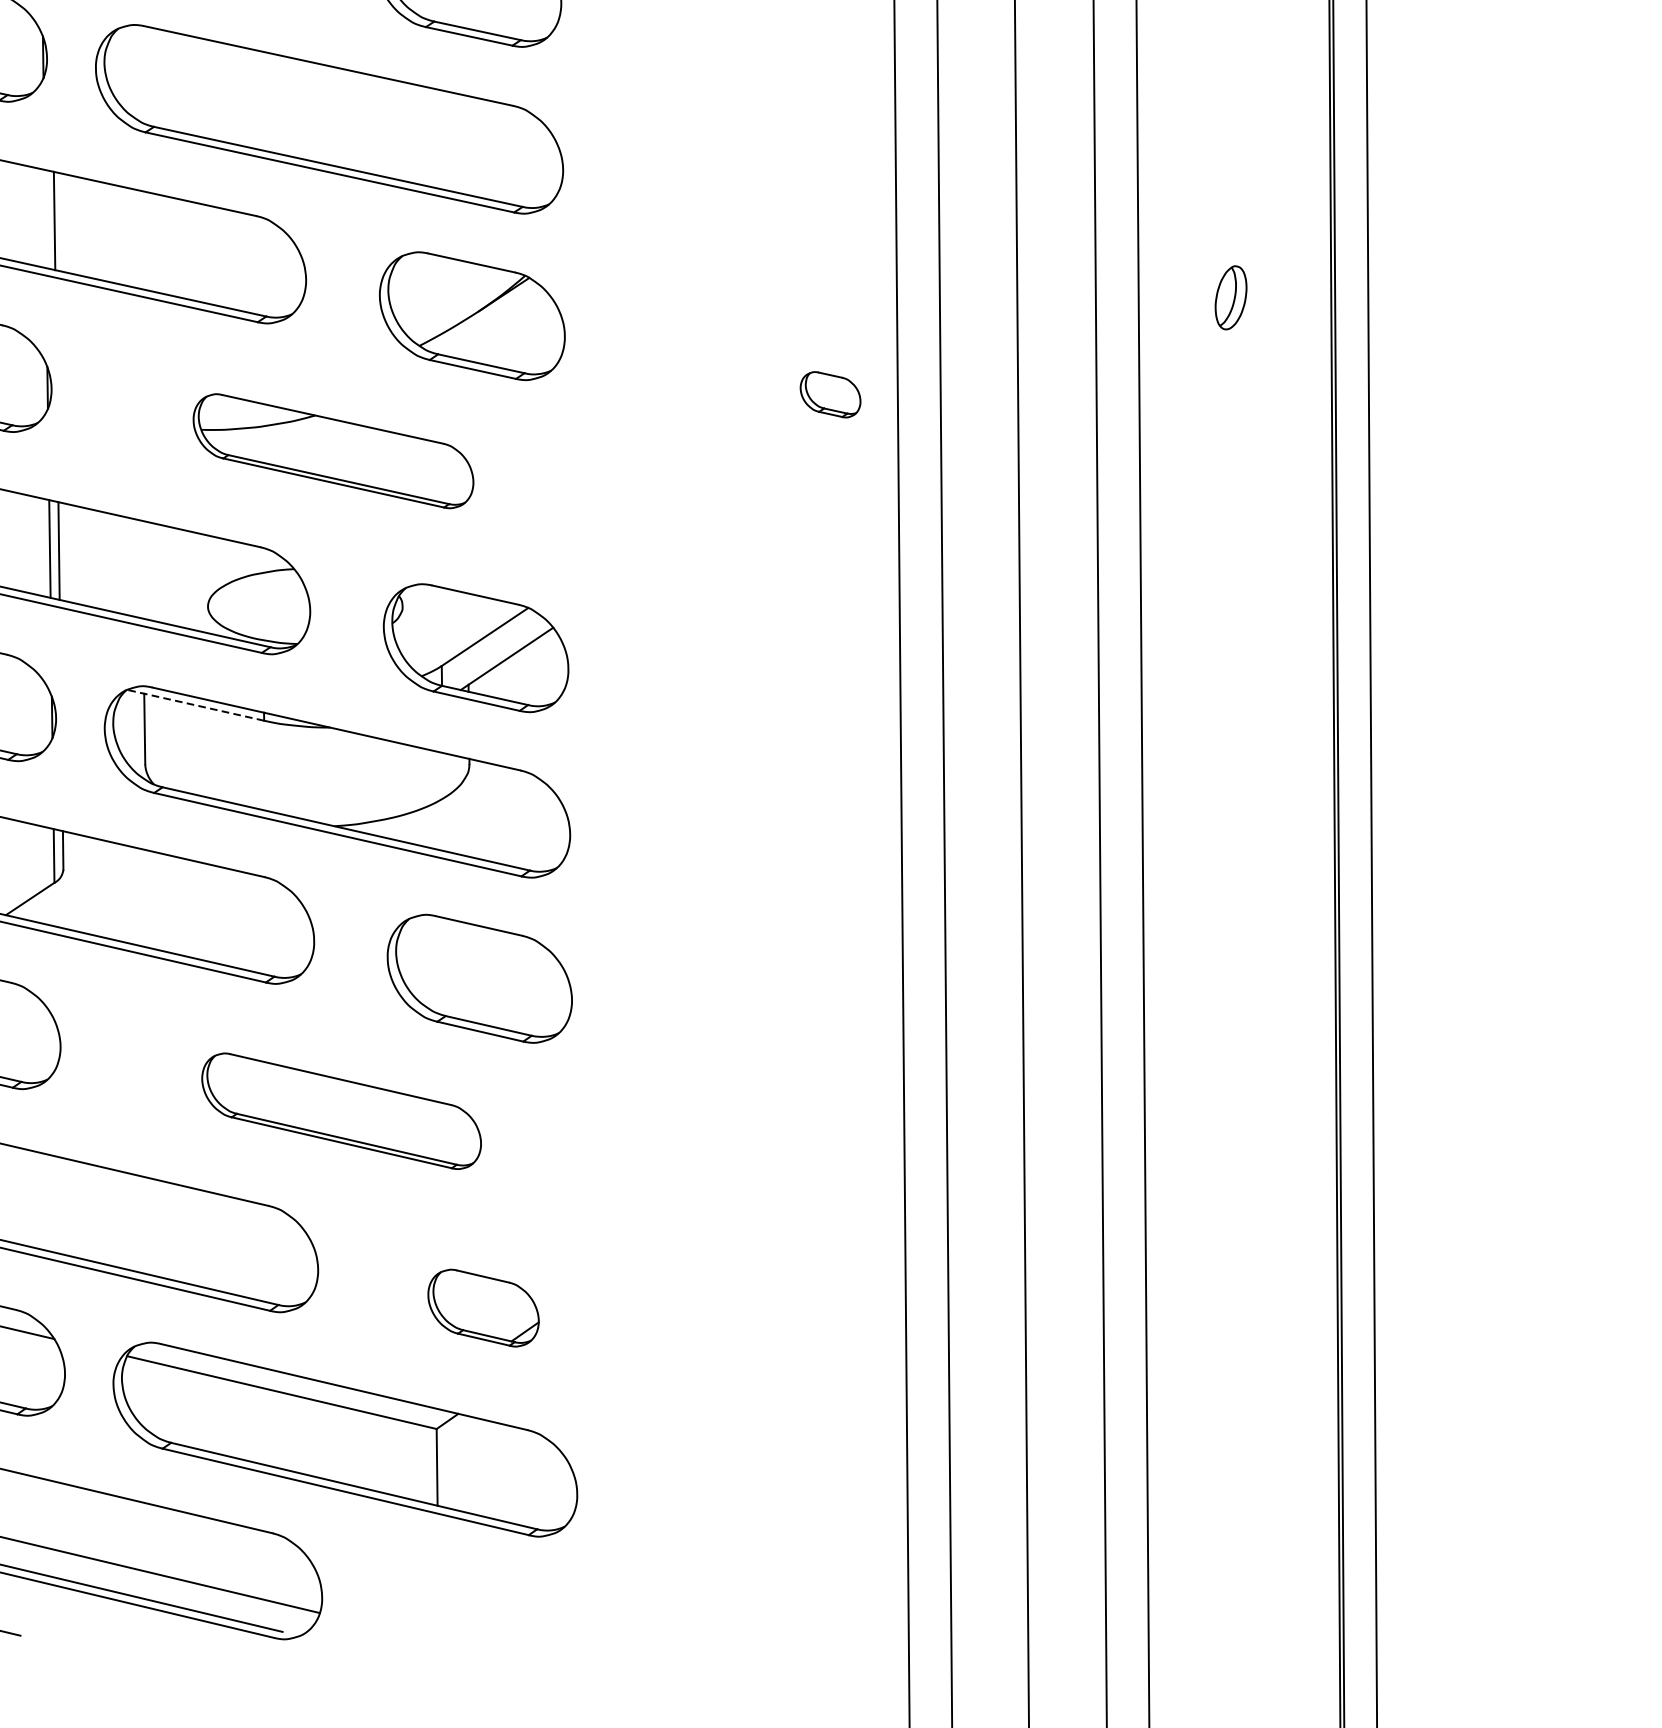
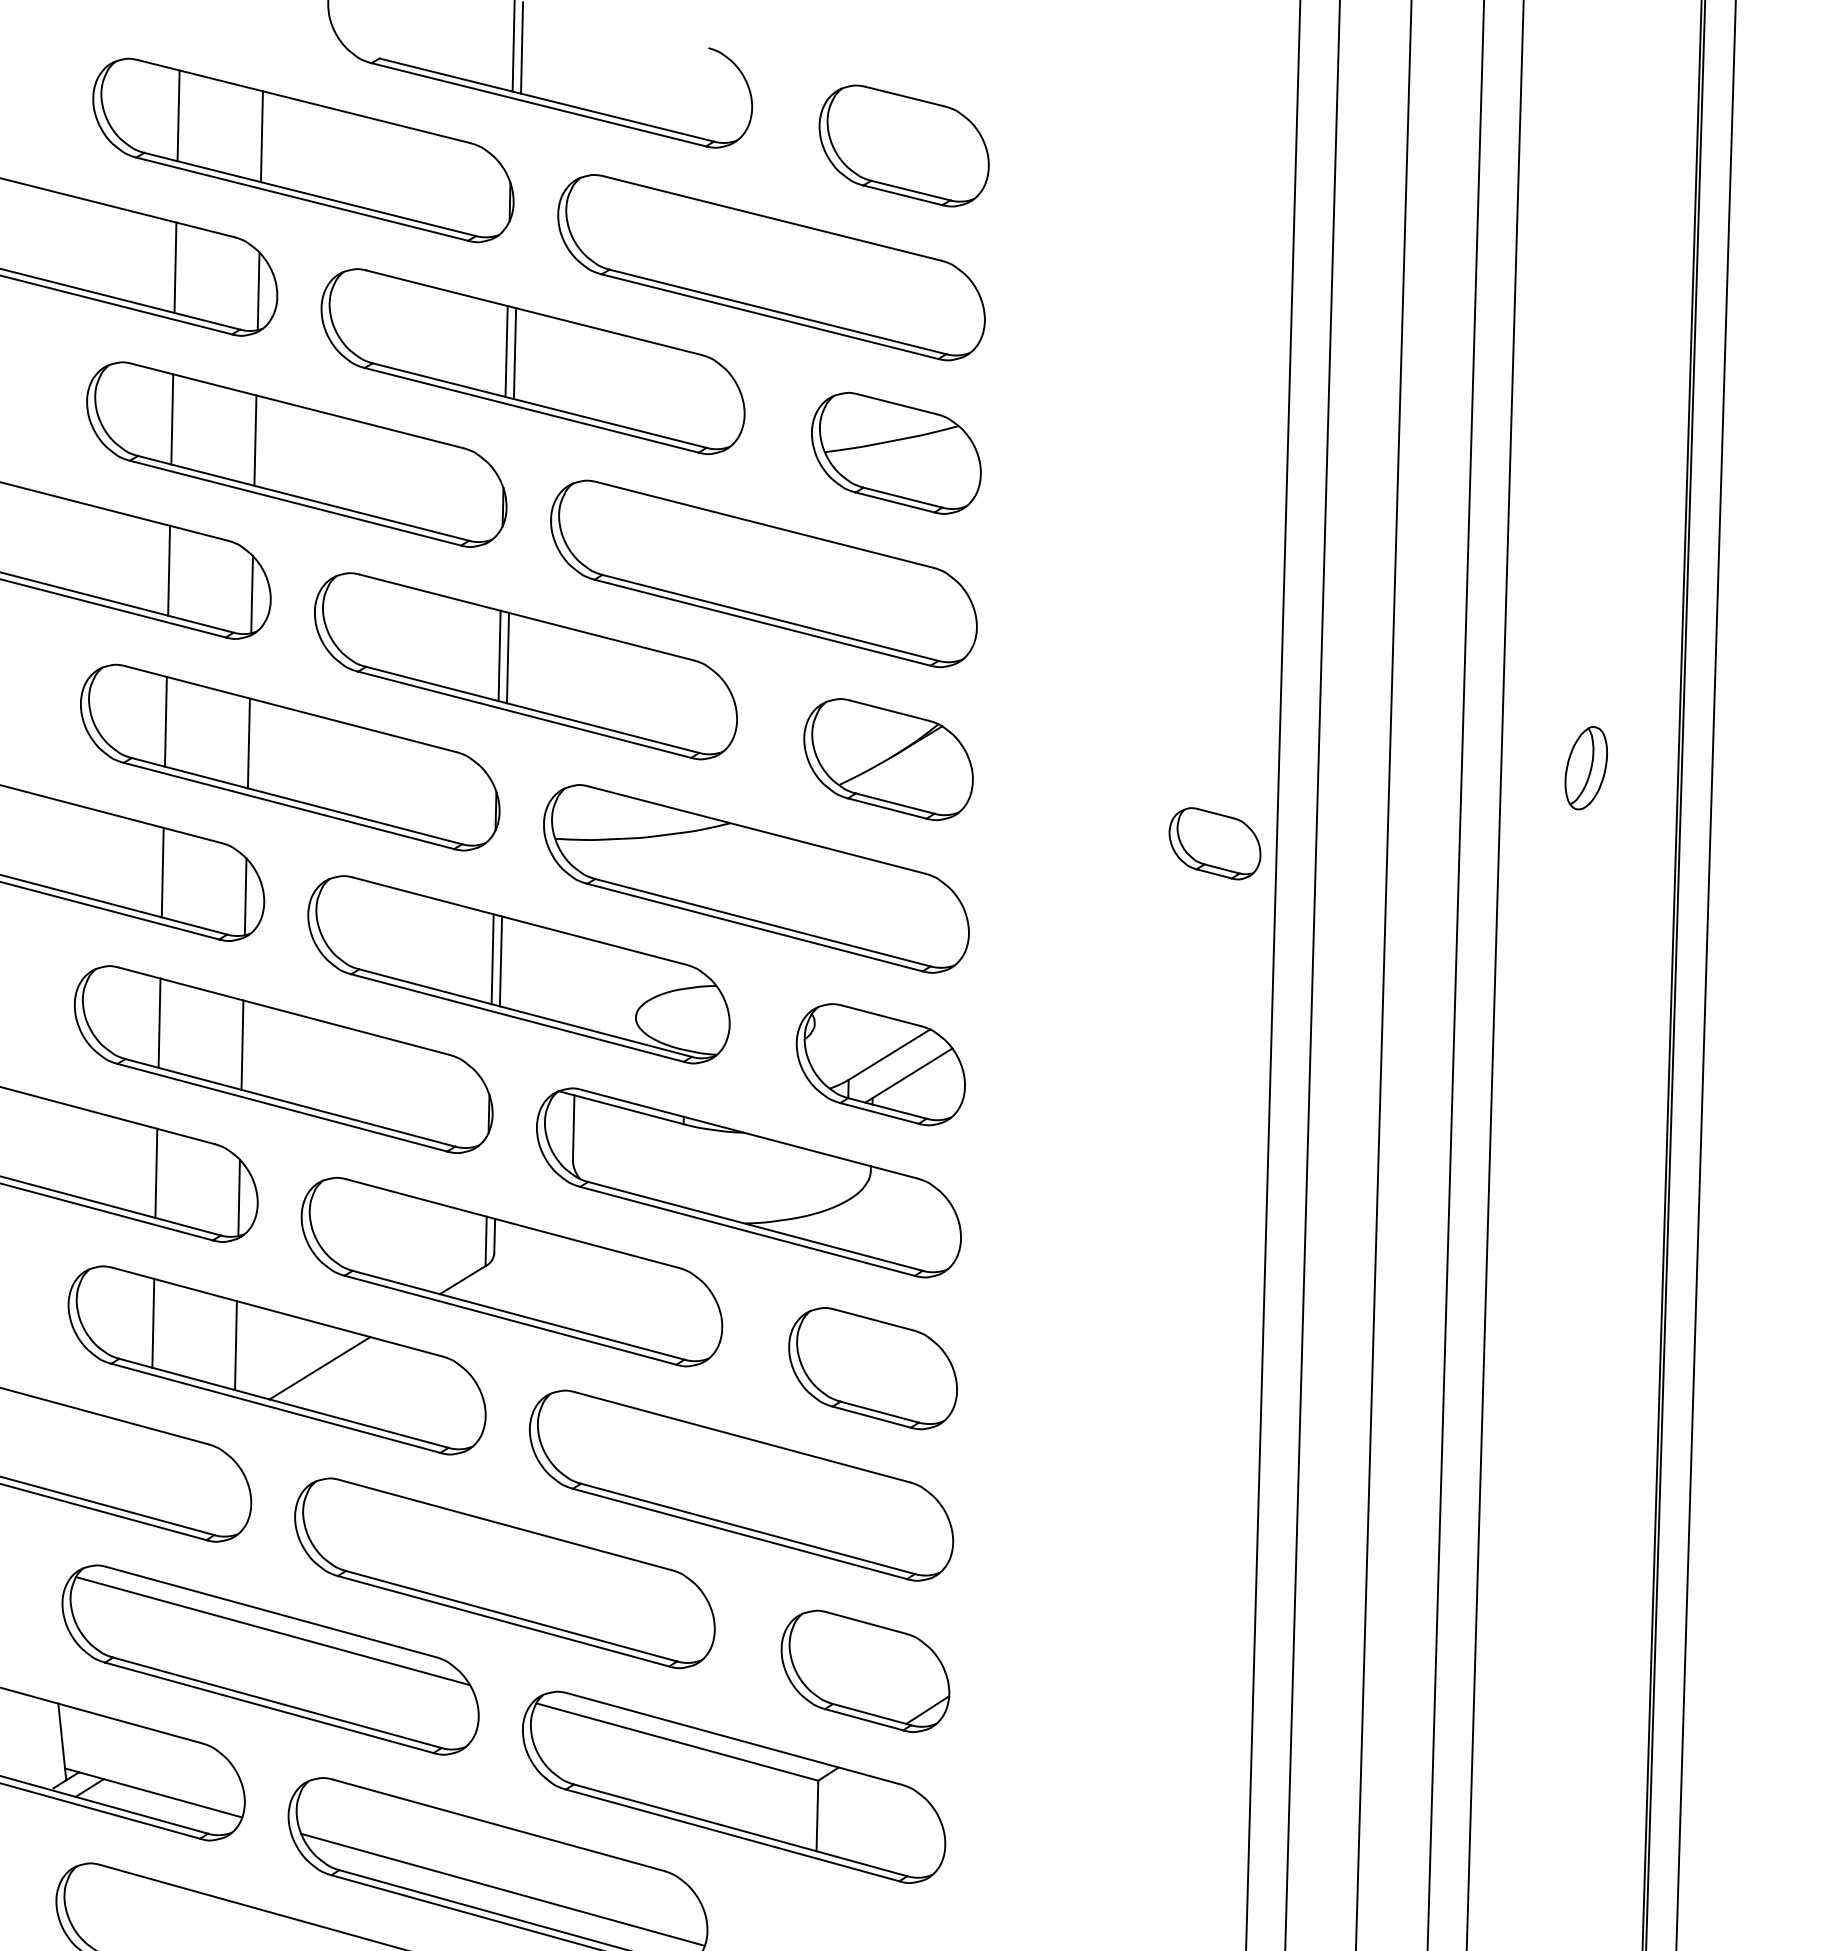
line: (45, 218) -> (499, 655), added
part: (1230, 298) -> (1585, 768), size x1.43
part: (830, 394) -> (1214, 843), size x1.67
part: (333, 450) -> (756, 878), size x1.67
line: (195, 705) -> (621, 1107), dashed -> solid
part: (341, 1111) -> (741, 1485), size x1.67
part: (483, 1307) -> (865, 1670), size x1.67

